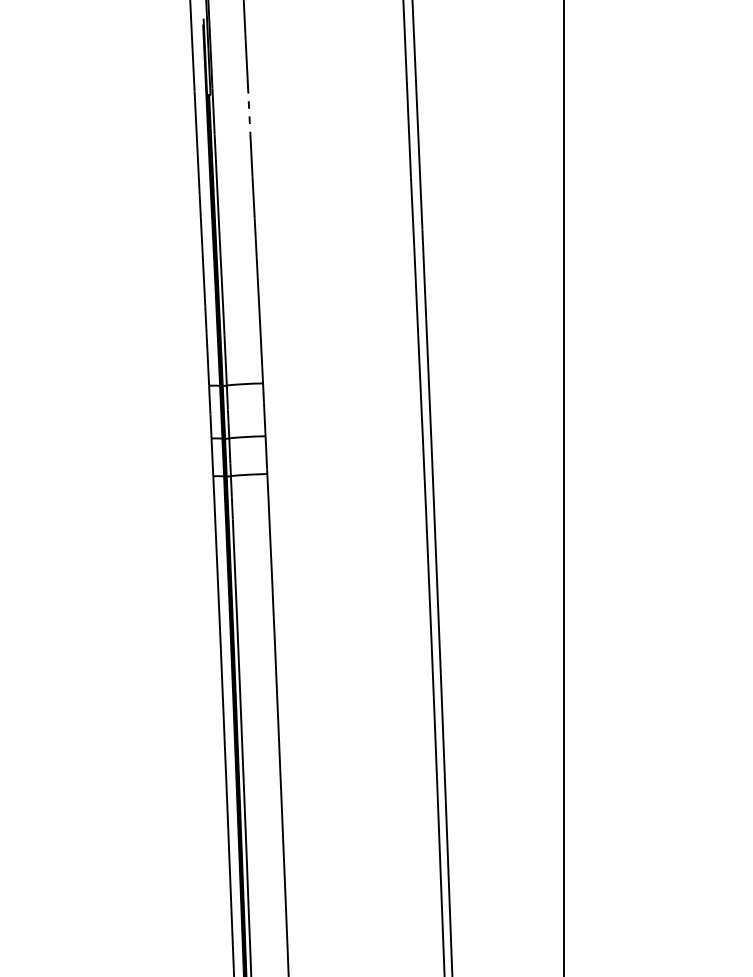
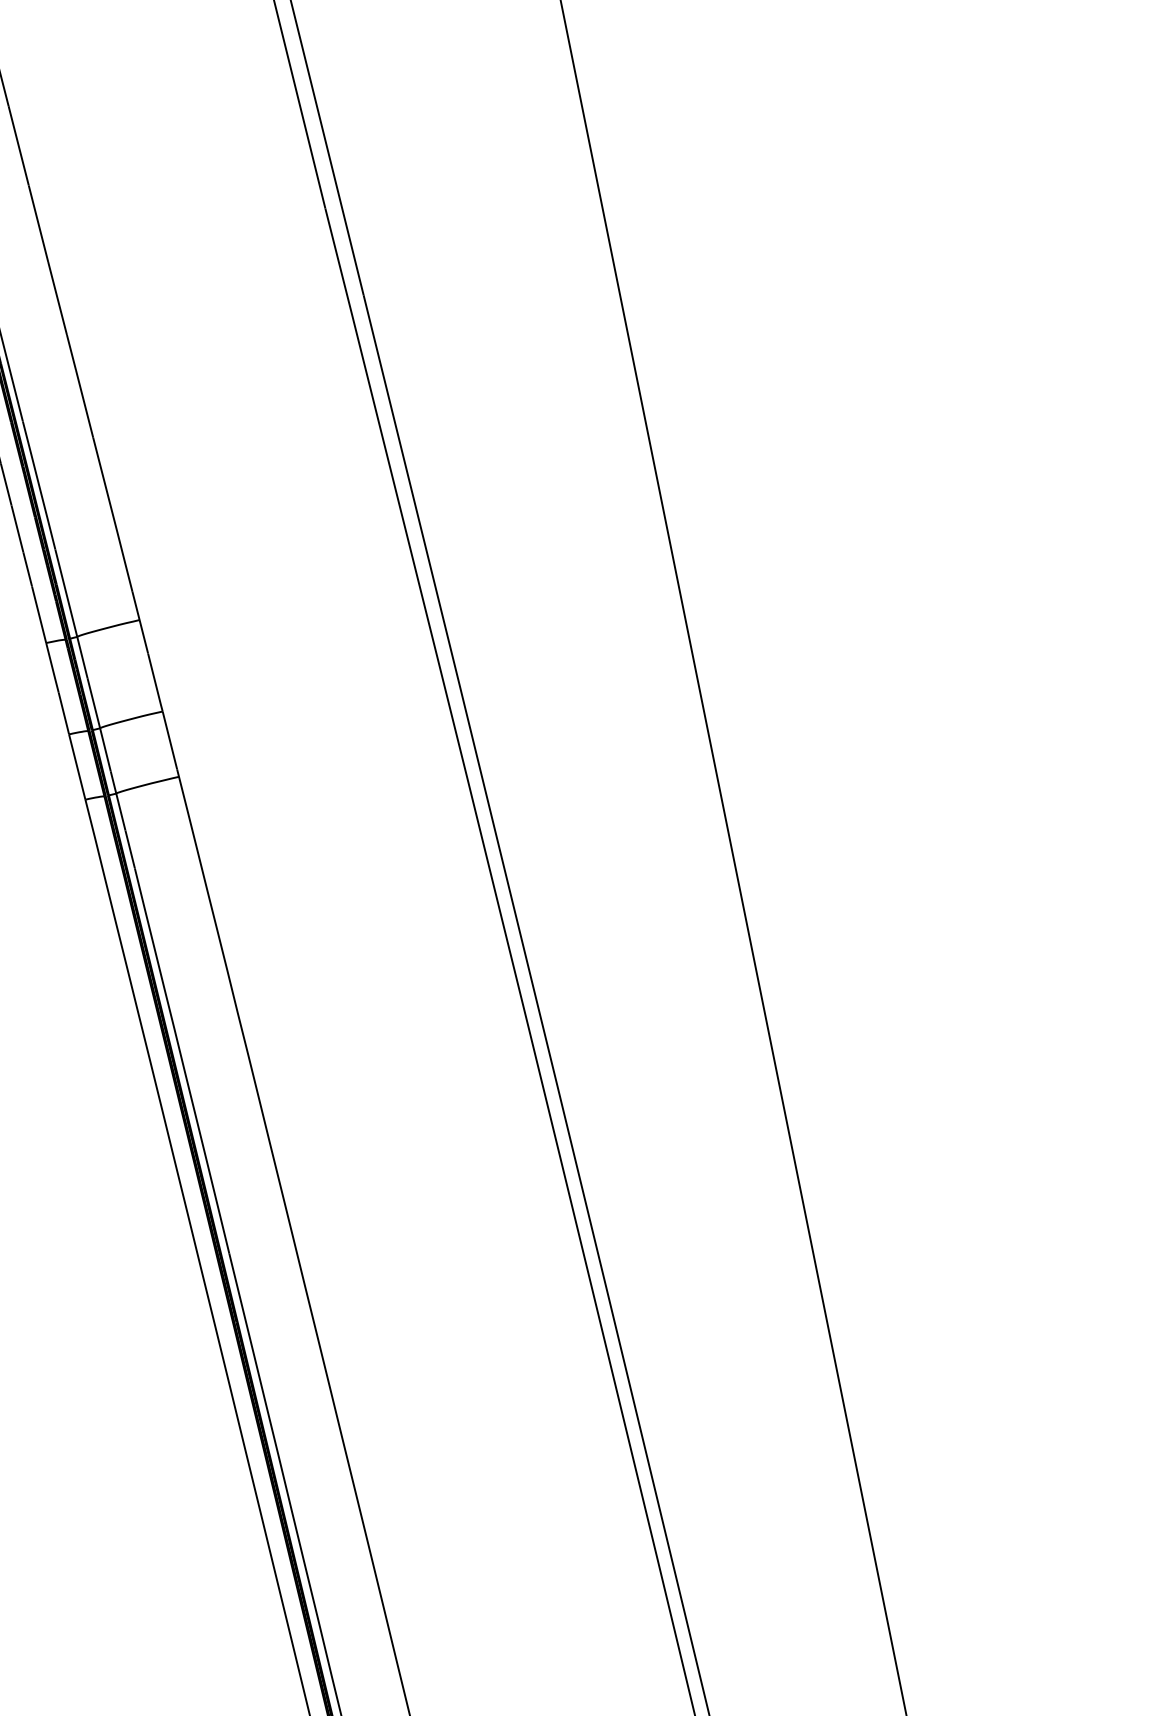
line: (249, 108) -> (19, 144), dashed -> solid

